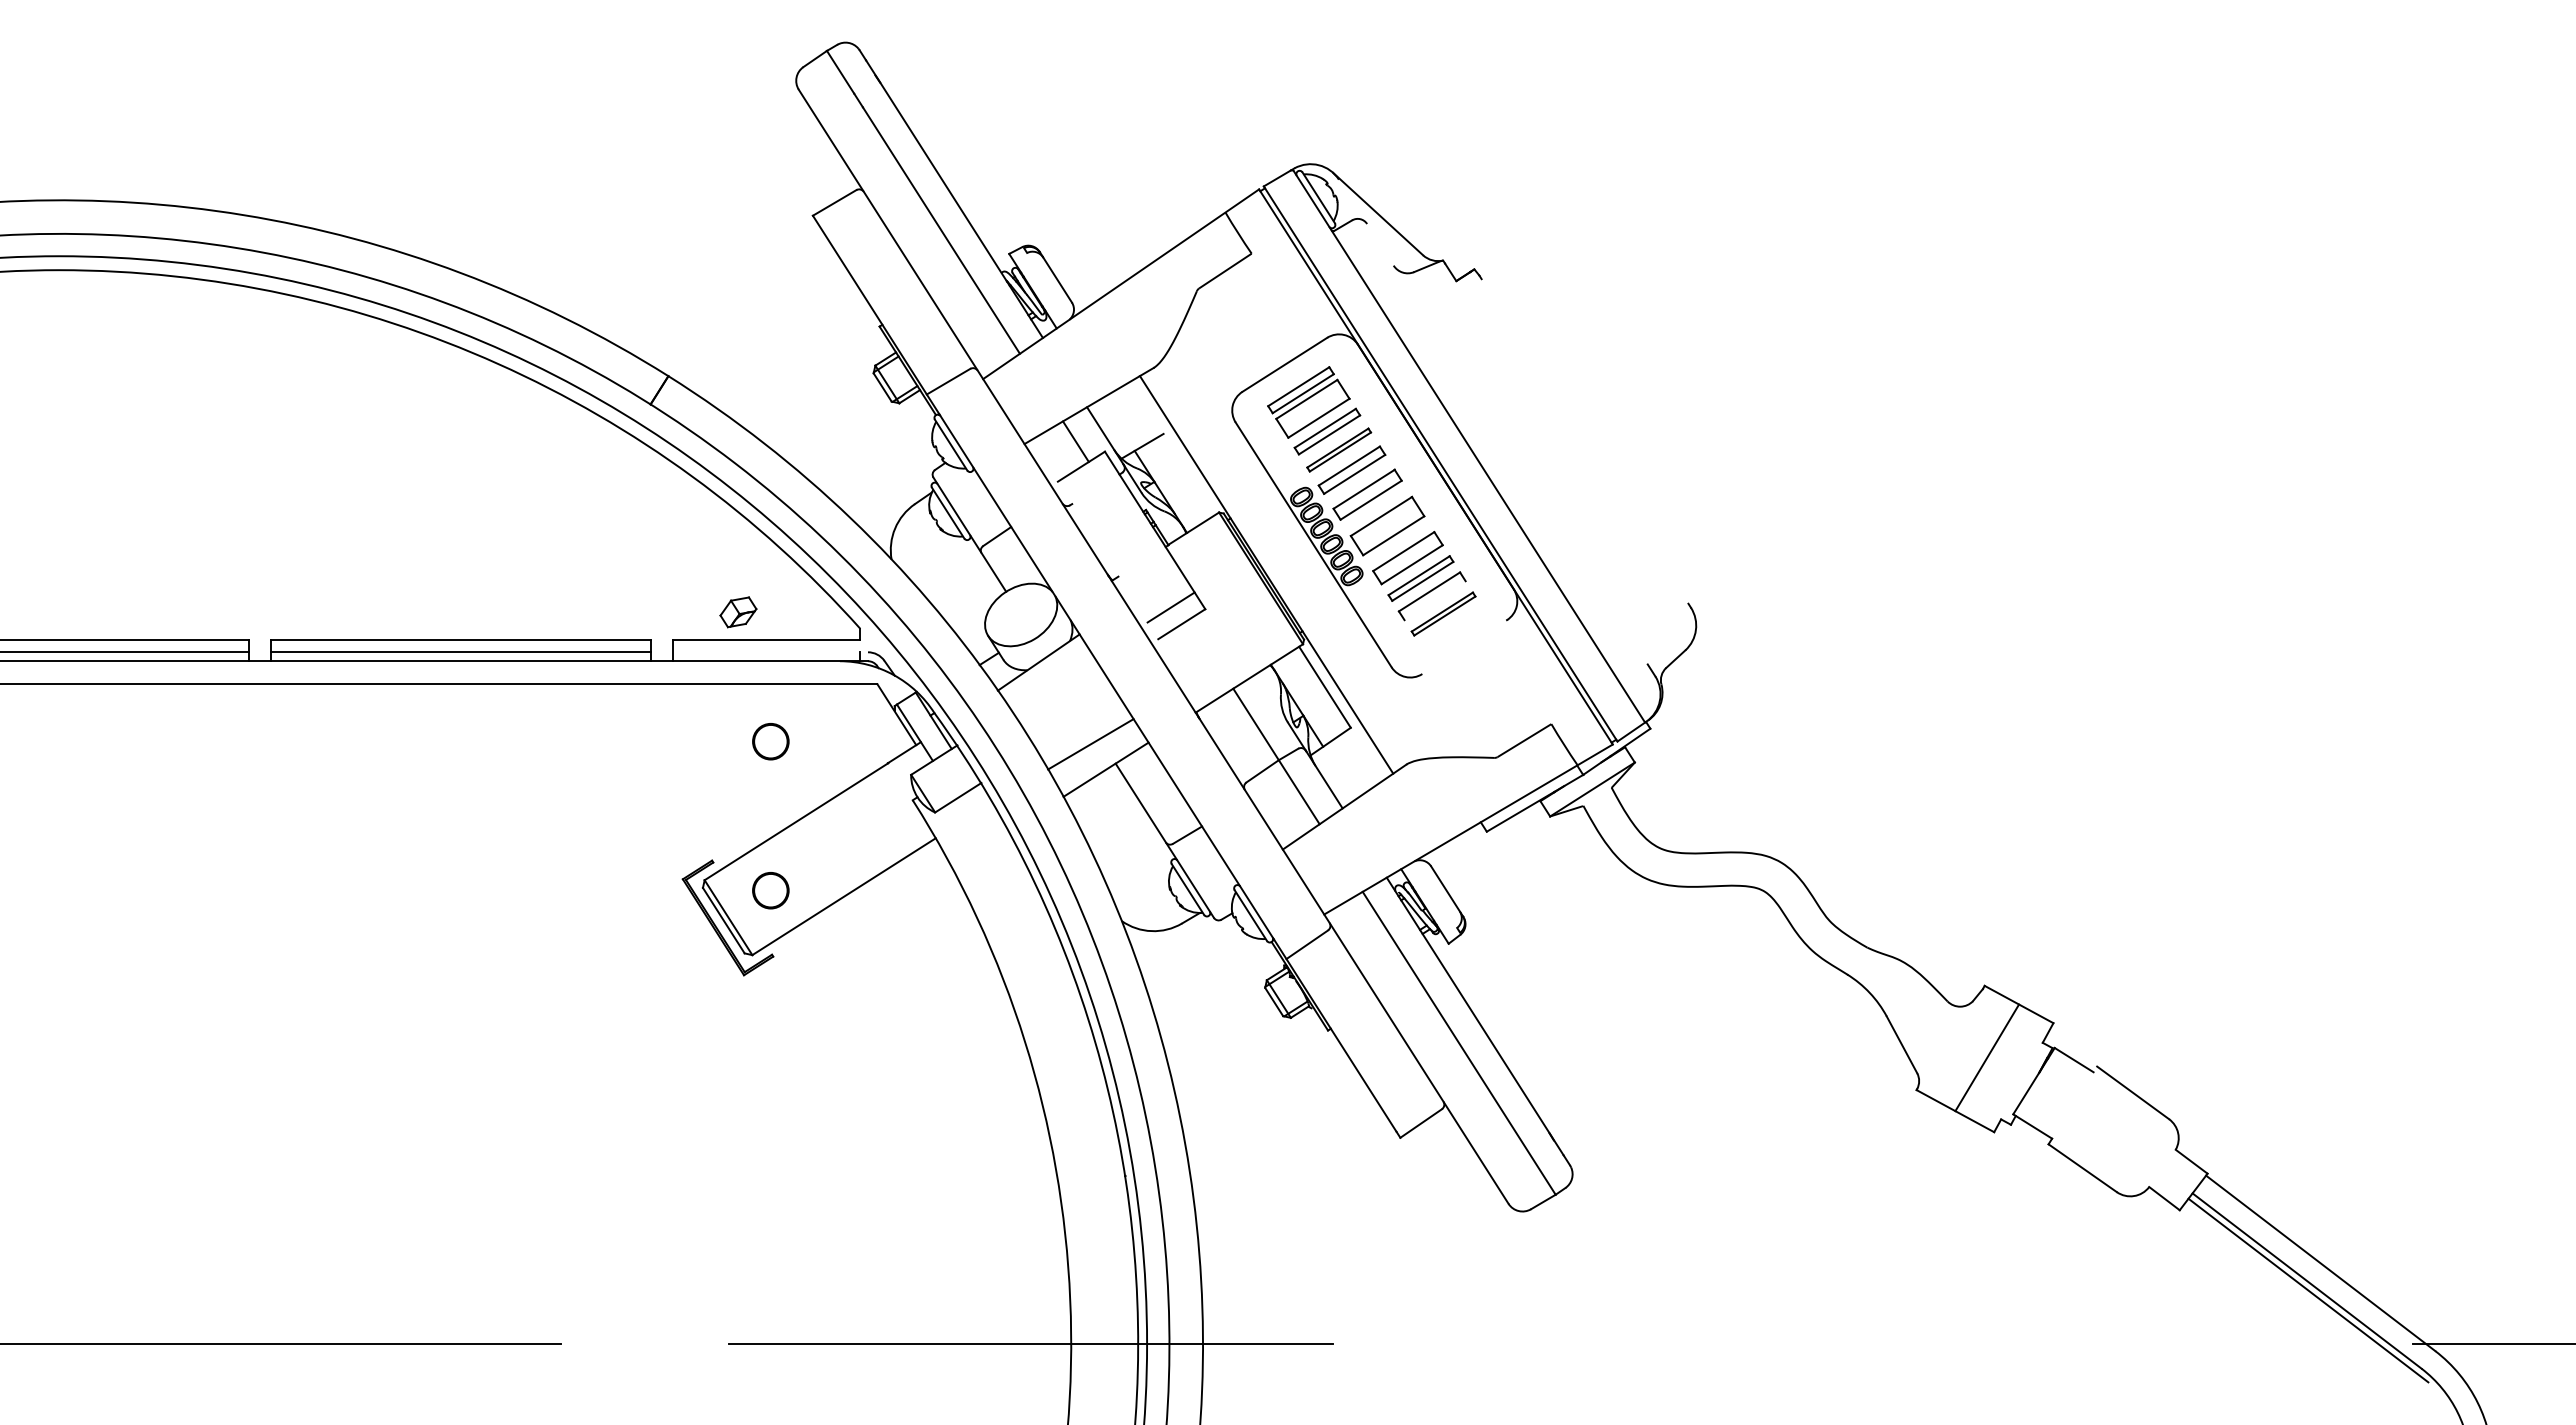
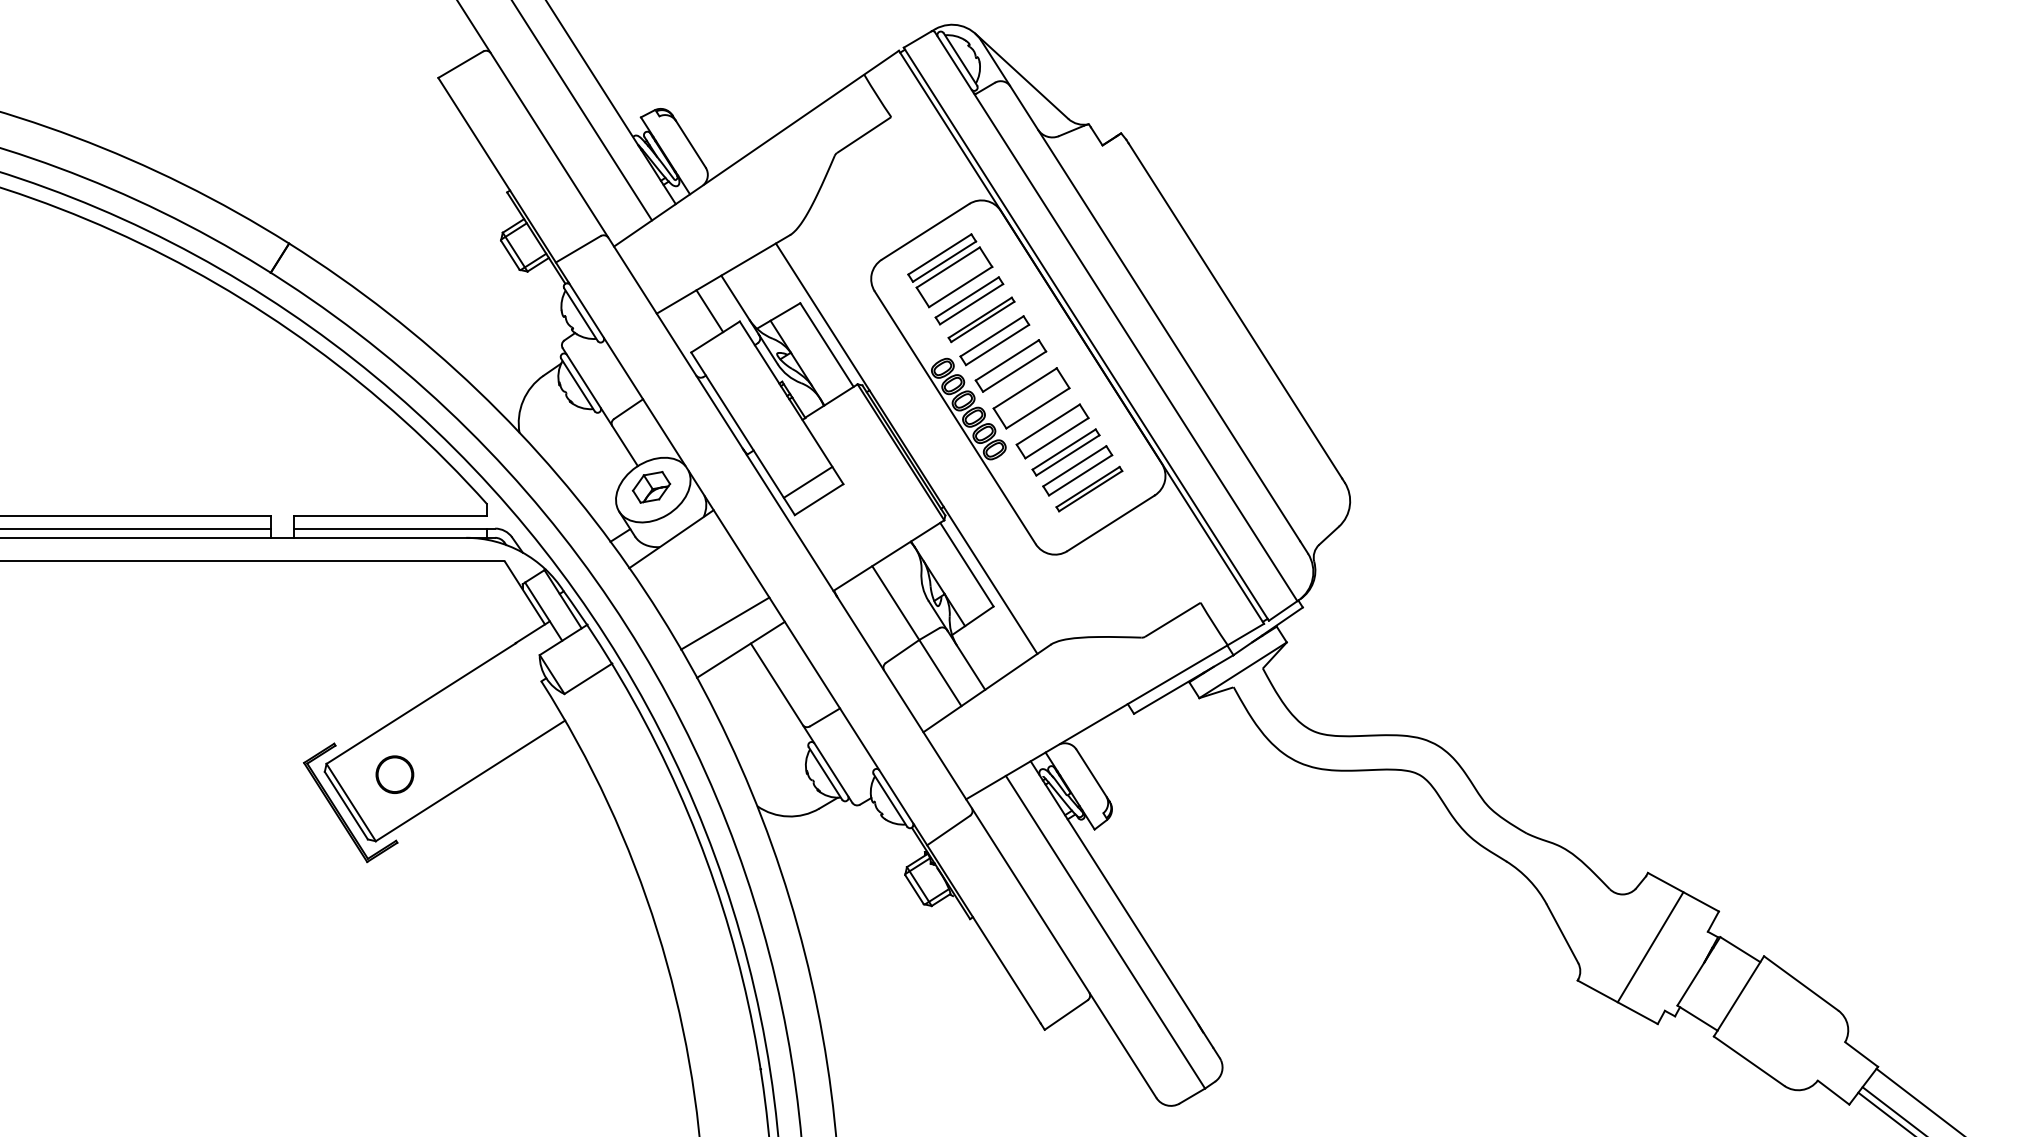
line: (1492, 421) -> (1139, 290), added
line: (1584, 441) -> (1234, 311), added
line: (1189, 474) -> (827, 345), added
line: (1107, 560) -> (742, 433), added
line: (1434, 600) -> (1079, 475), added
part: (738, 612) -> (651, 487), moved
line: (1464, 647) -> (1110, 523), added
line: (770, 652) -> (394, 528), added
circle: (770, 741) -> (394, 620), removed
line: (2074, 1102) -> (1740, 993), added

